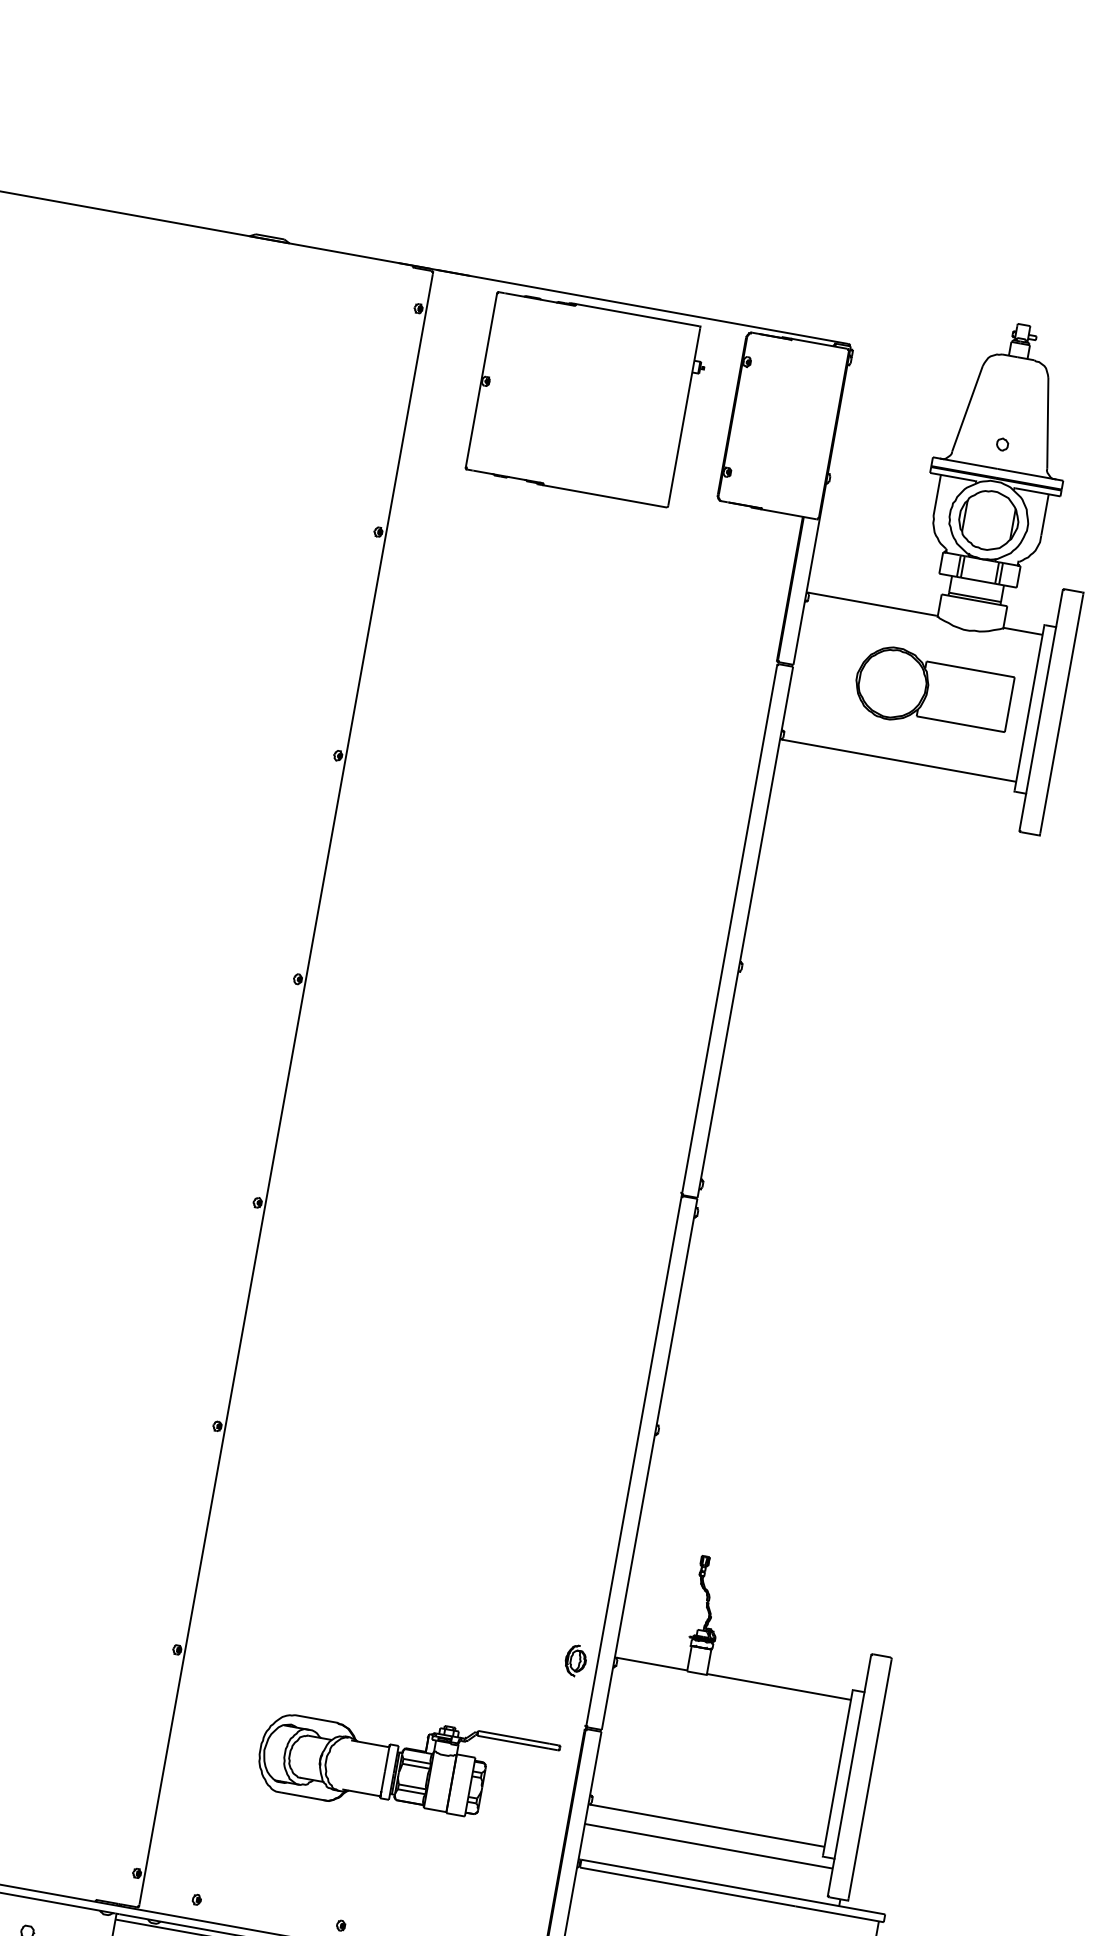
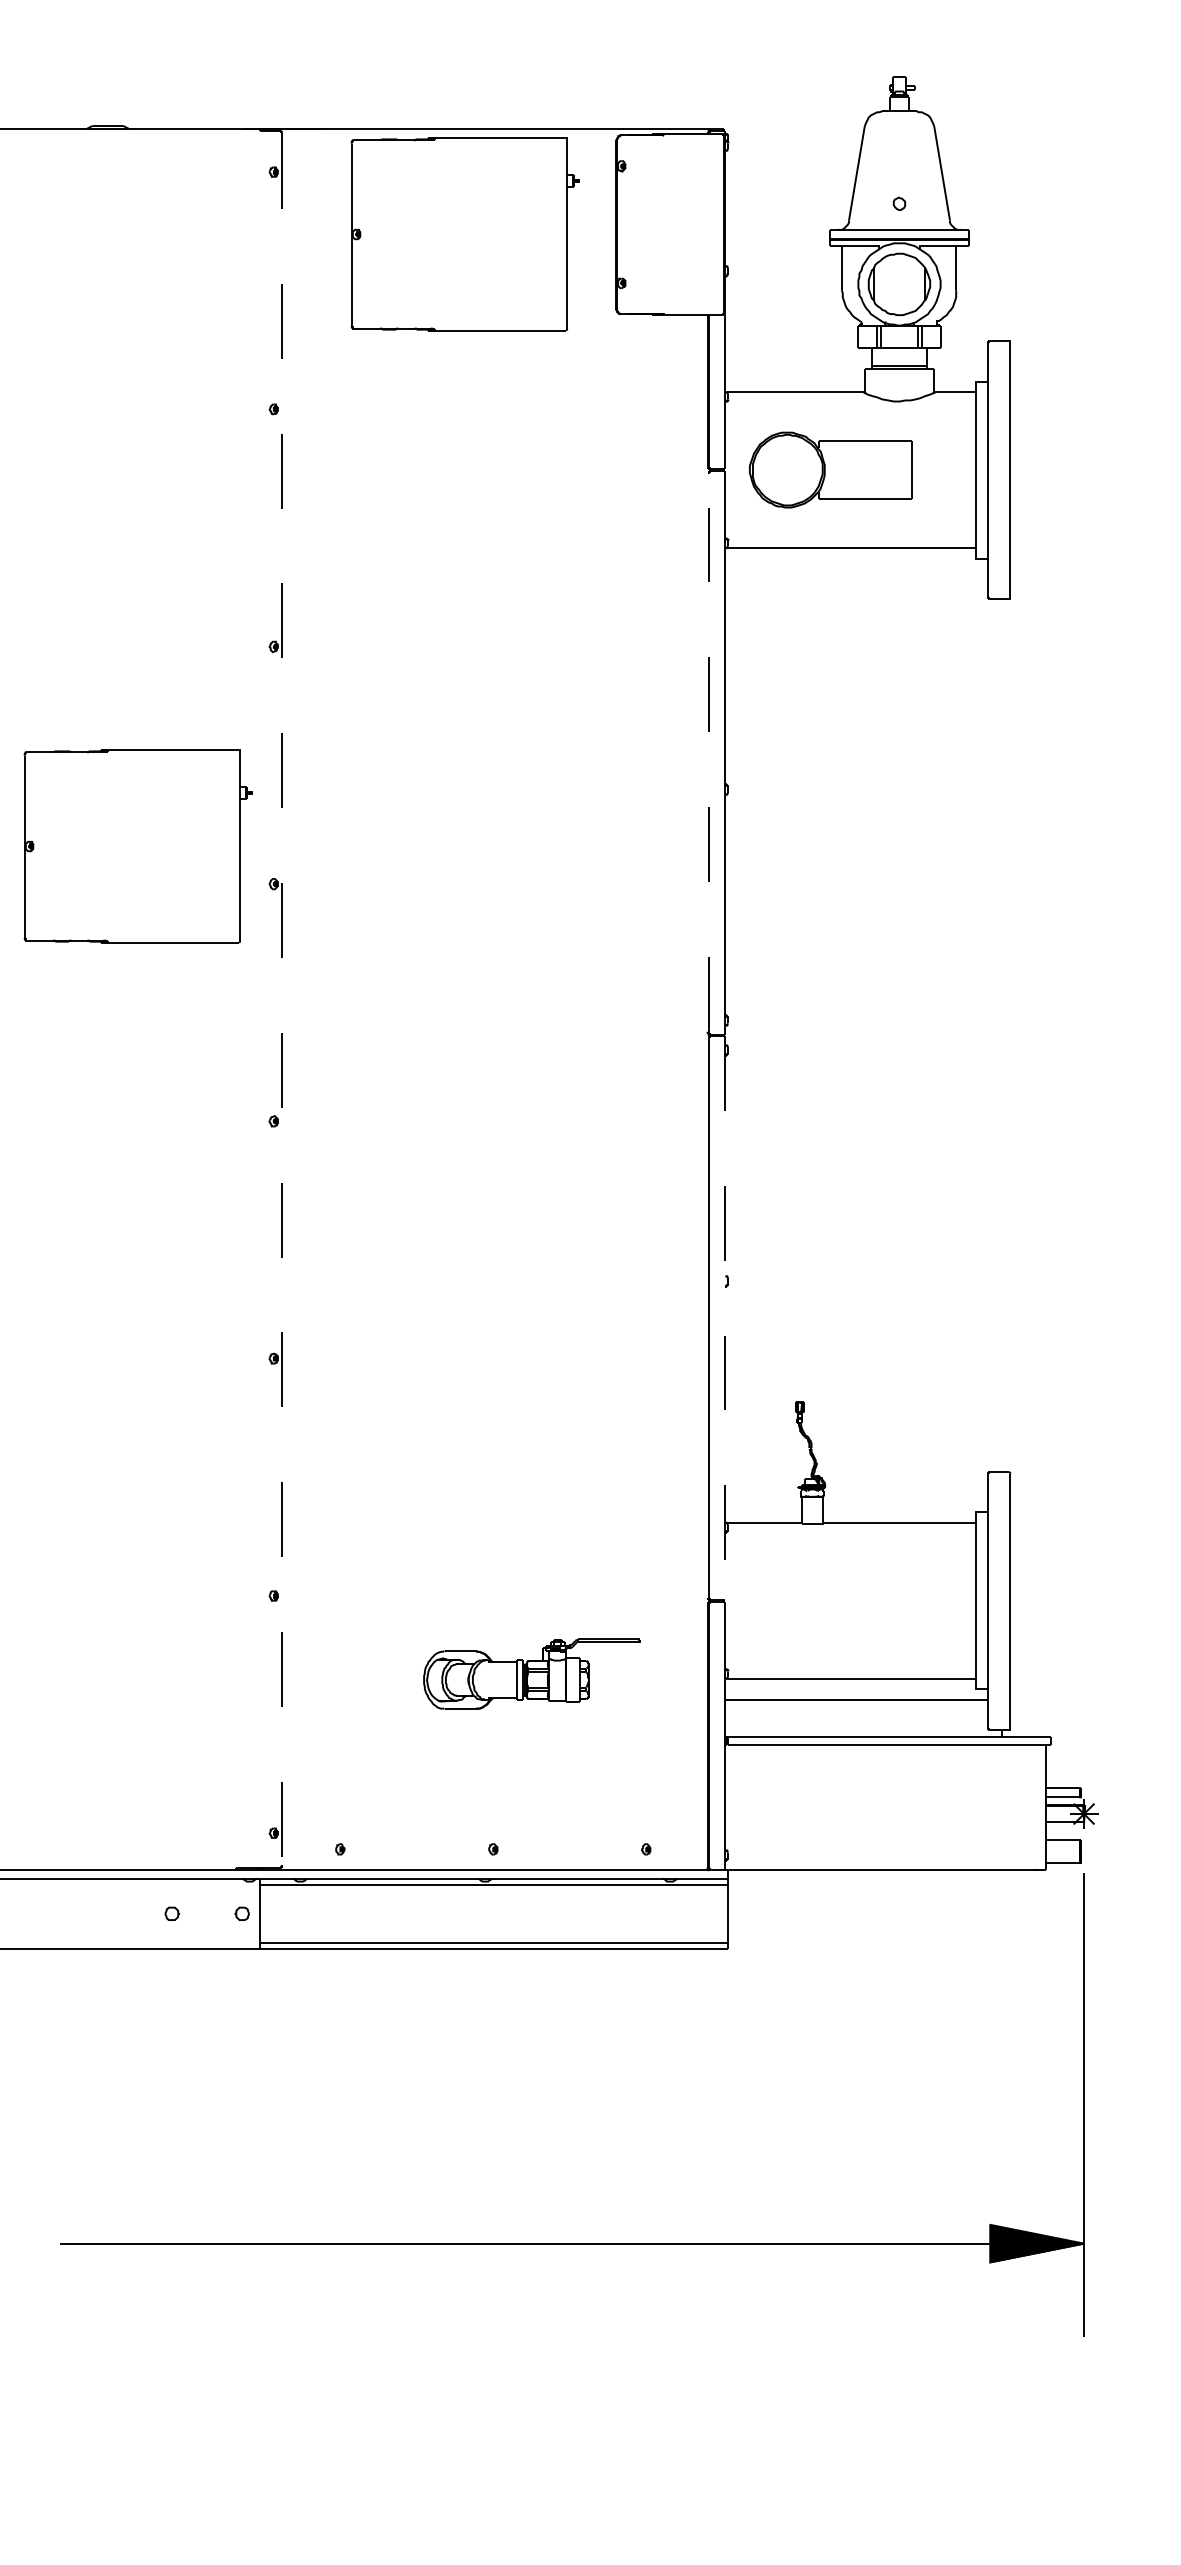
part: (933, 690) -> (830, 469), moved
part: (175, 920) -> (137, 846), added
line: (729, 929) -> (708, 753), solid -> dashed
line: (286, 1090) -> (282, 1000), solid -> dashed
line: (649, 1464) -> (725, 1317), solid -> dashed
part: (575, 1660) -> (685, 1533), removed
part: (406, 1766) -> (531, 1673), size x0.7

